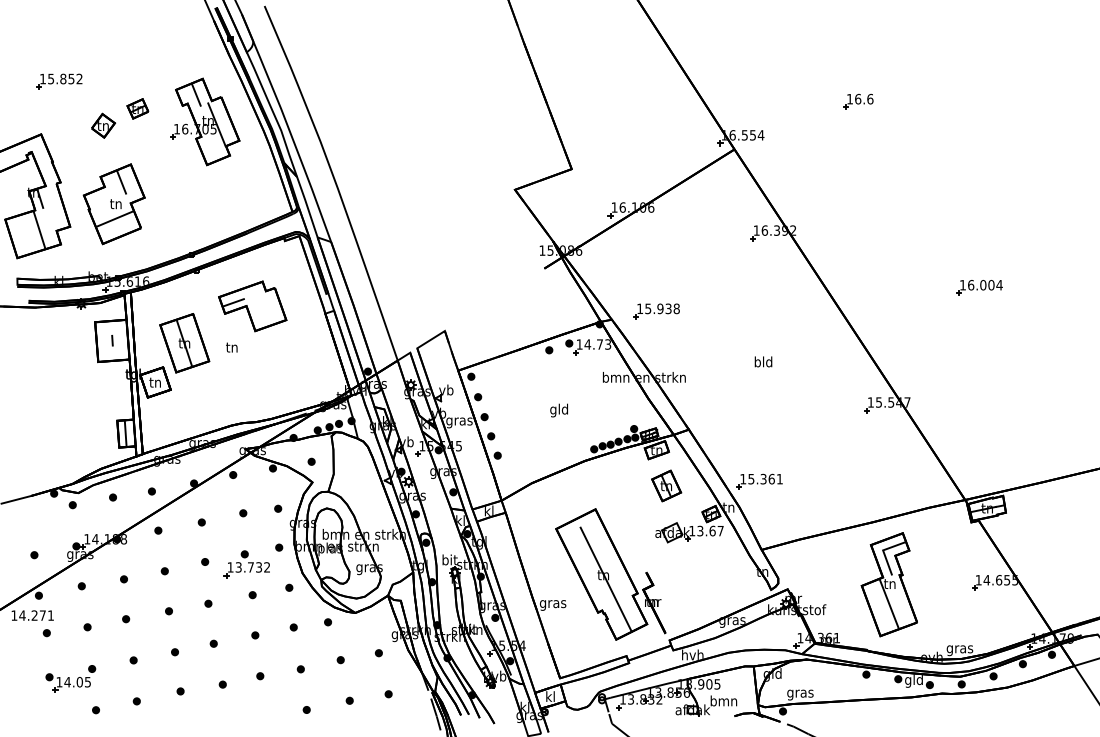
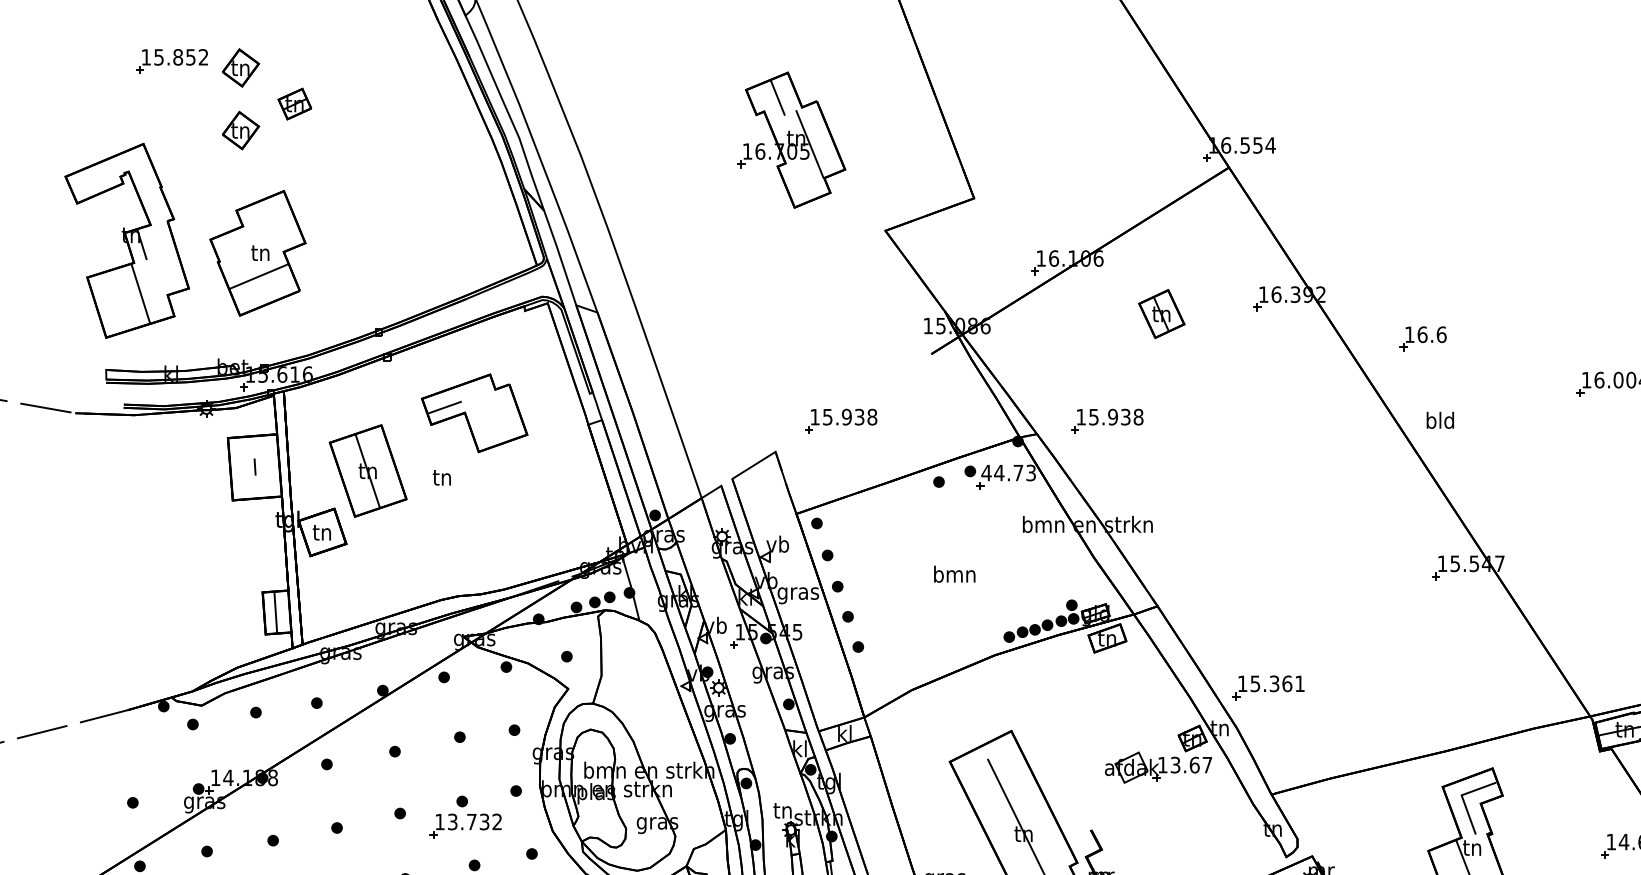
part: (103, 85) -> (241, 67), added
part: (858, 101) -> (1423, 338), moved
part: (205, 121) -> (792, 139), moved
line: (121, 181) -> (269, 217), removed
part: (486, 311) -> (840, 421), added
text: (579, 344) -> (986, 472), 14.73 -> 44.73
text: (763, 361) -> (1440, 419), moved
text: (559, 410) -> (954, 576), gld -> bmn
part: (666, 485) -> (1161, 313), moved
text: (449, 559) -> (782, 809), bit -> tn

